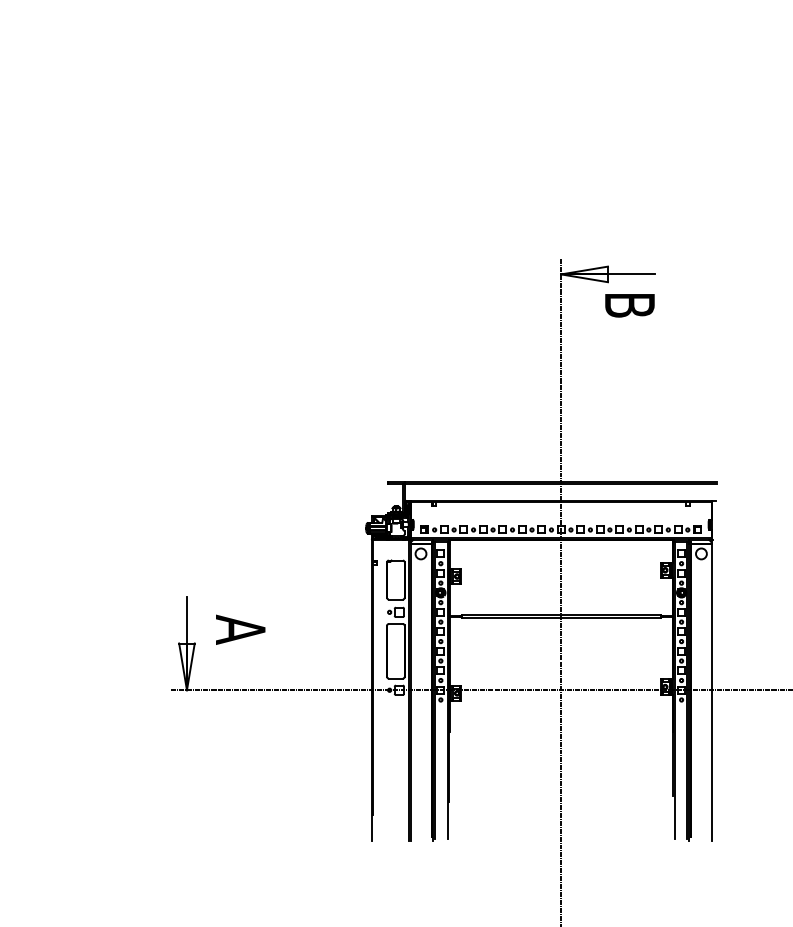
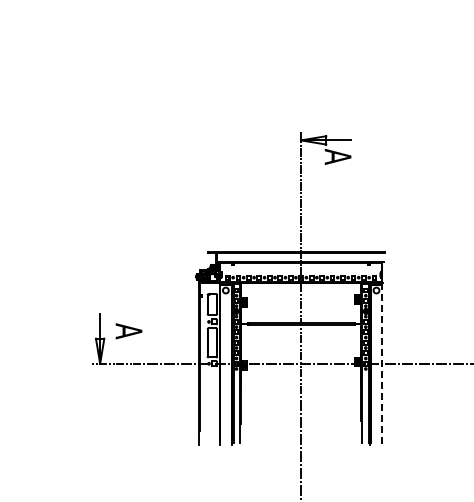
text: (628, 304) -> (337, 156), B -> A
line: (712, 689) -> (382, 363), solid -> dashed

